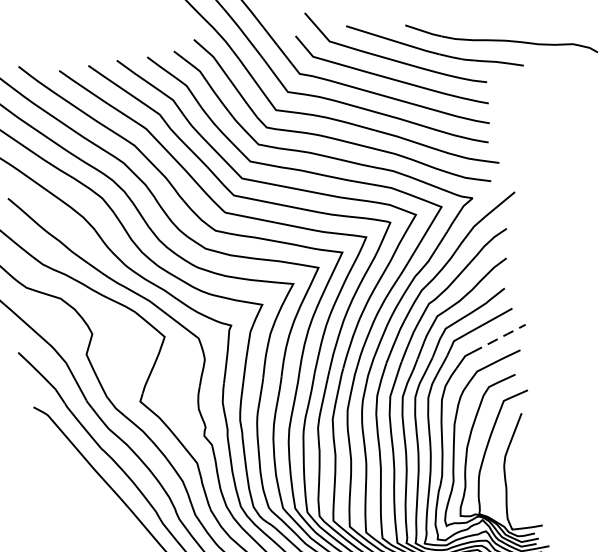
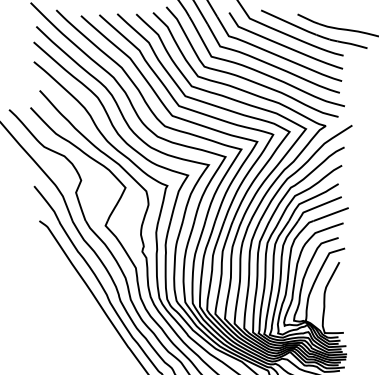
line: (500, 338) -> (332, 214), dashed -> solid

